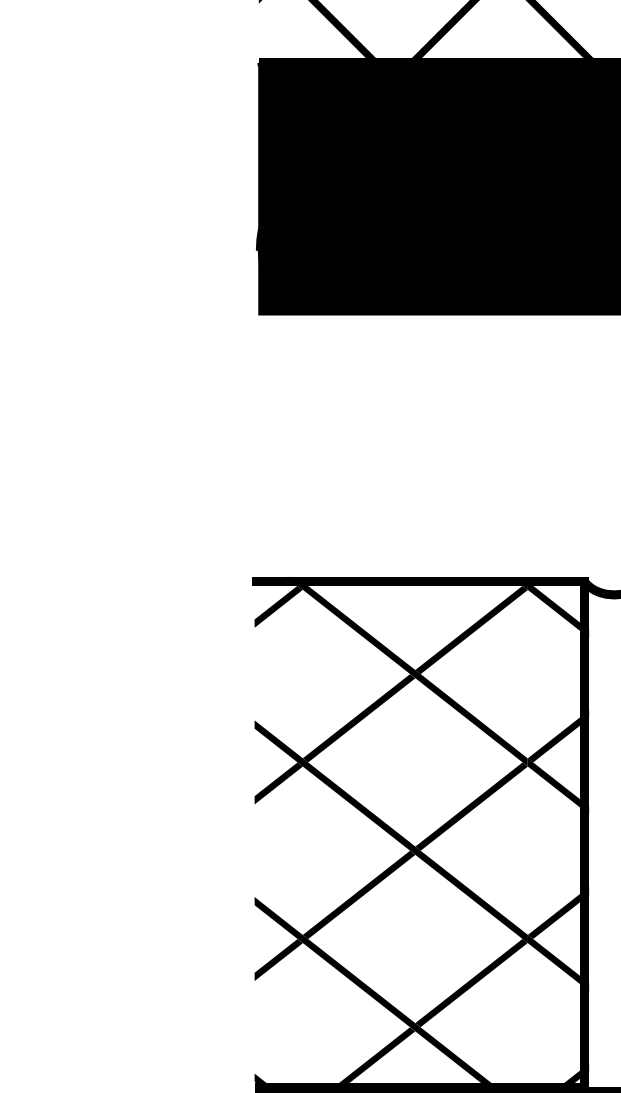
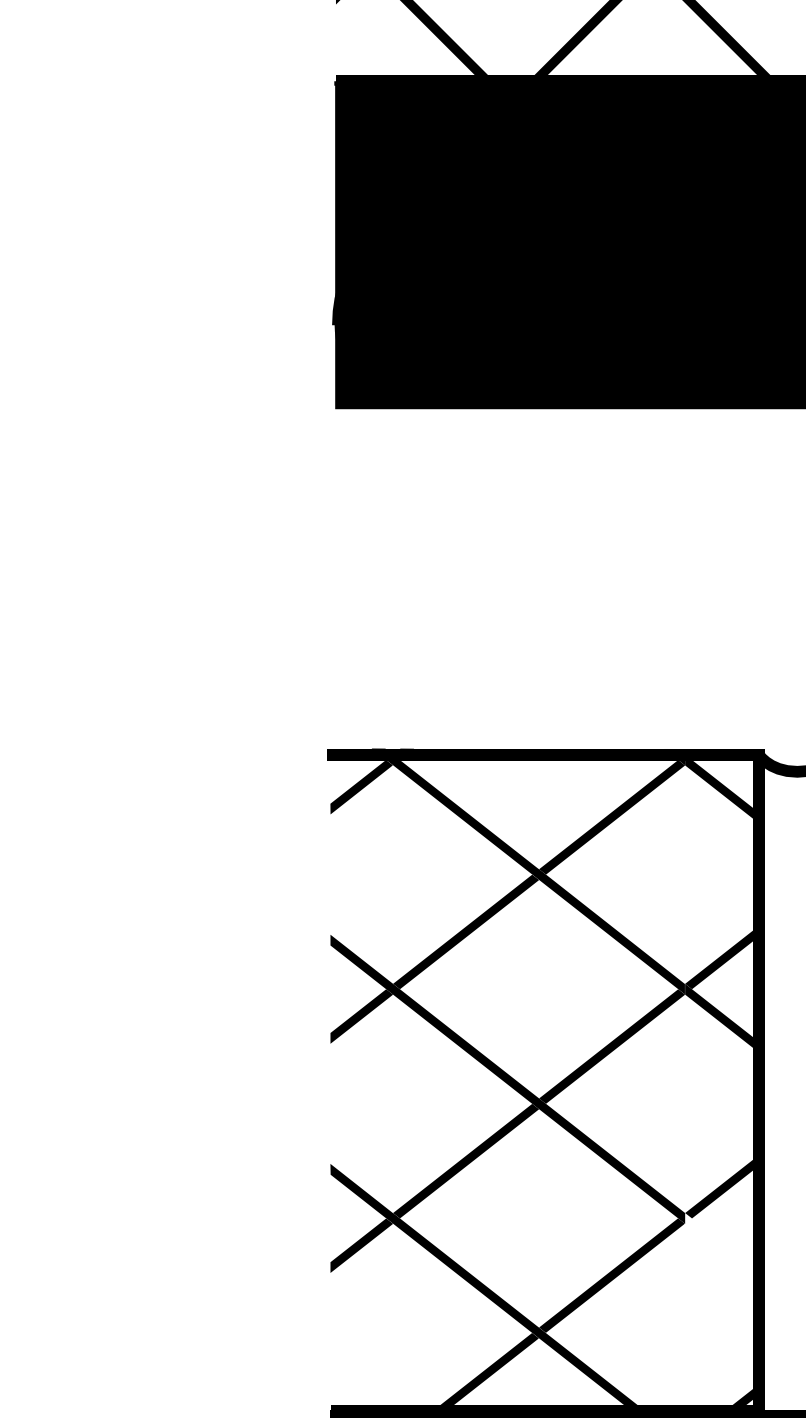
fill: (558, 962) -> (724, 1249), removed
fill: (263, 1080) -> (341, 1401), removed

